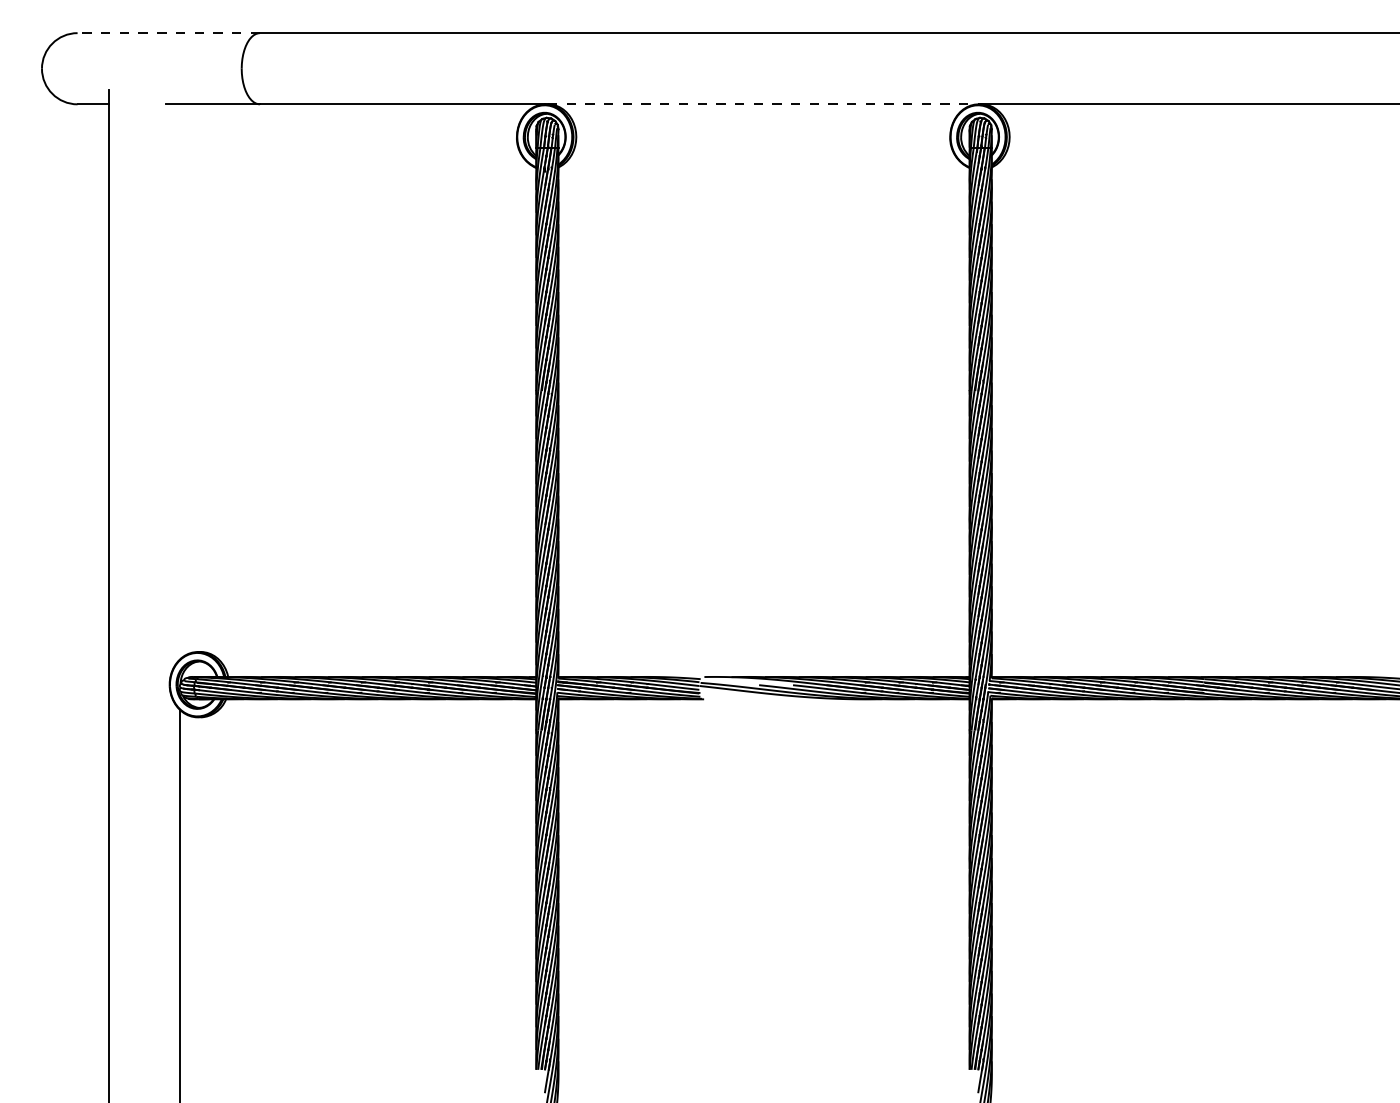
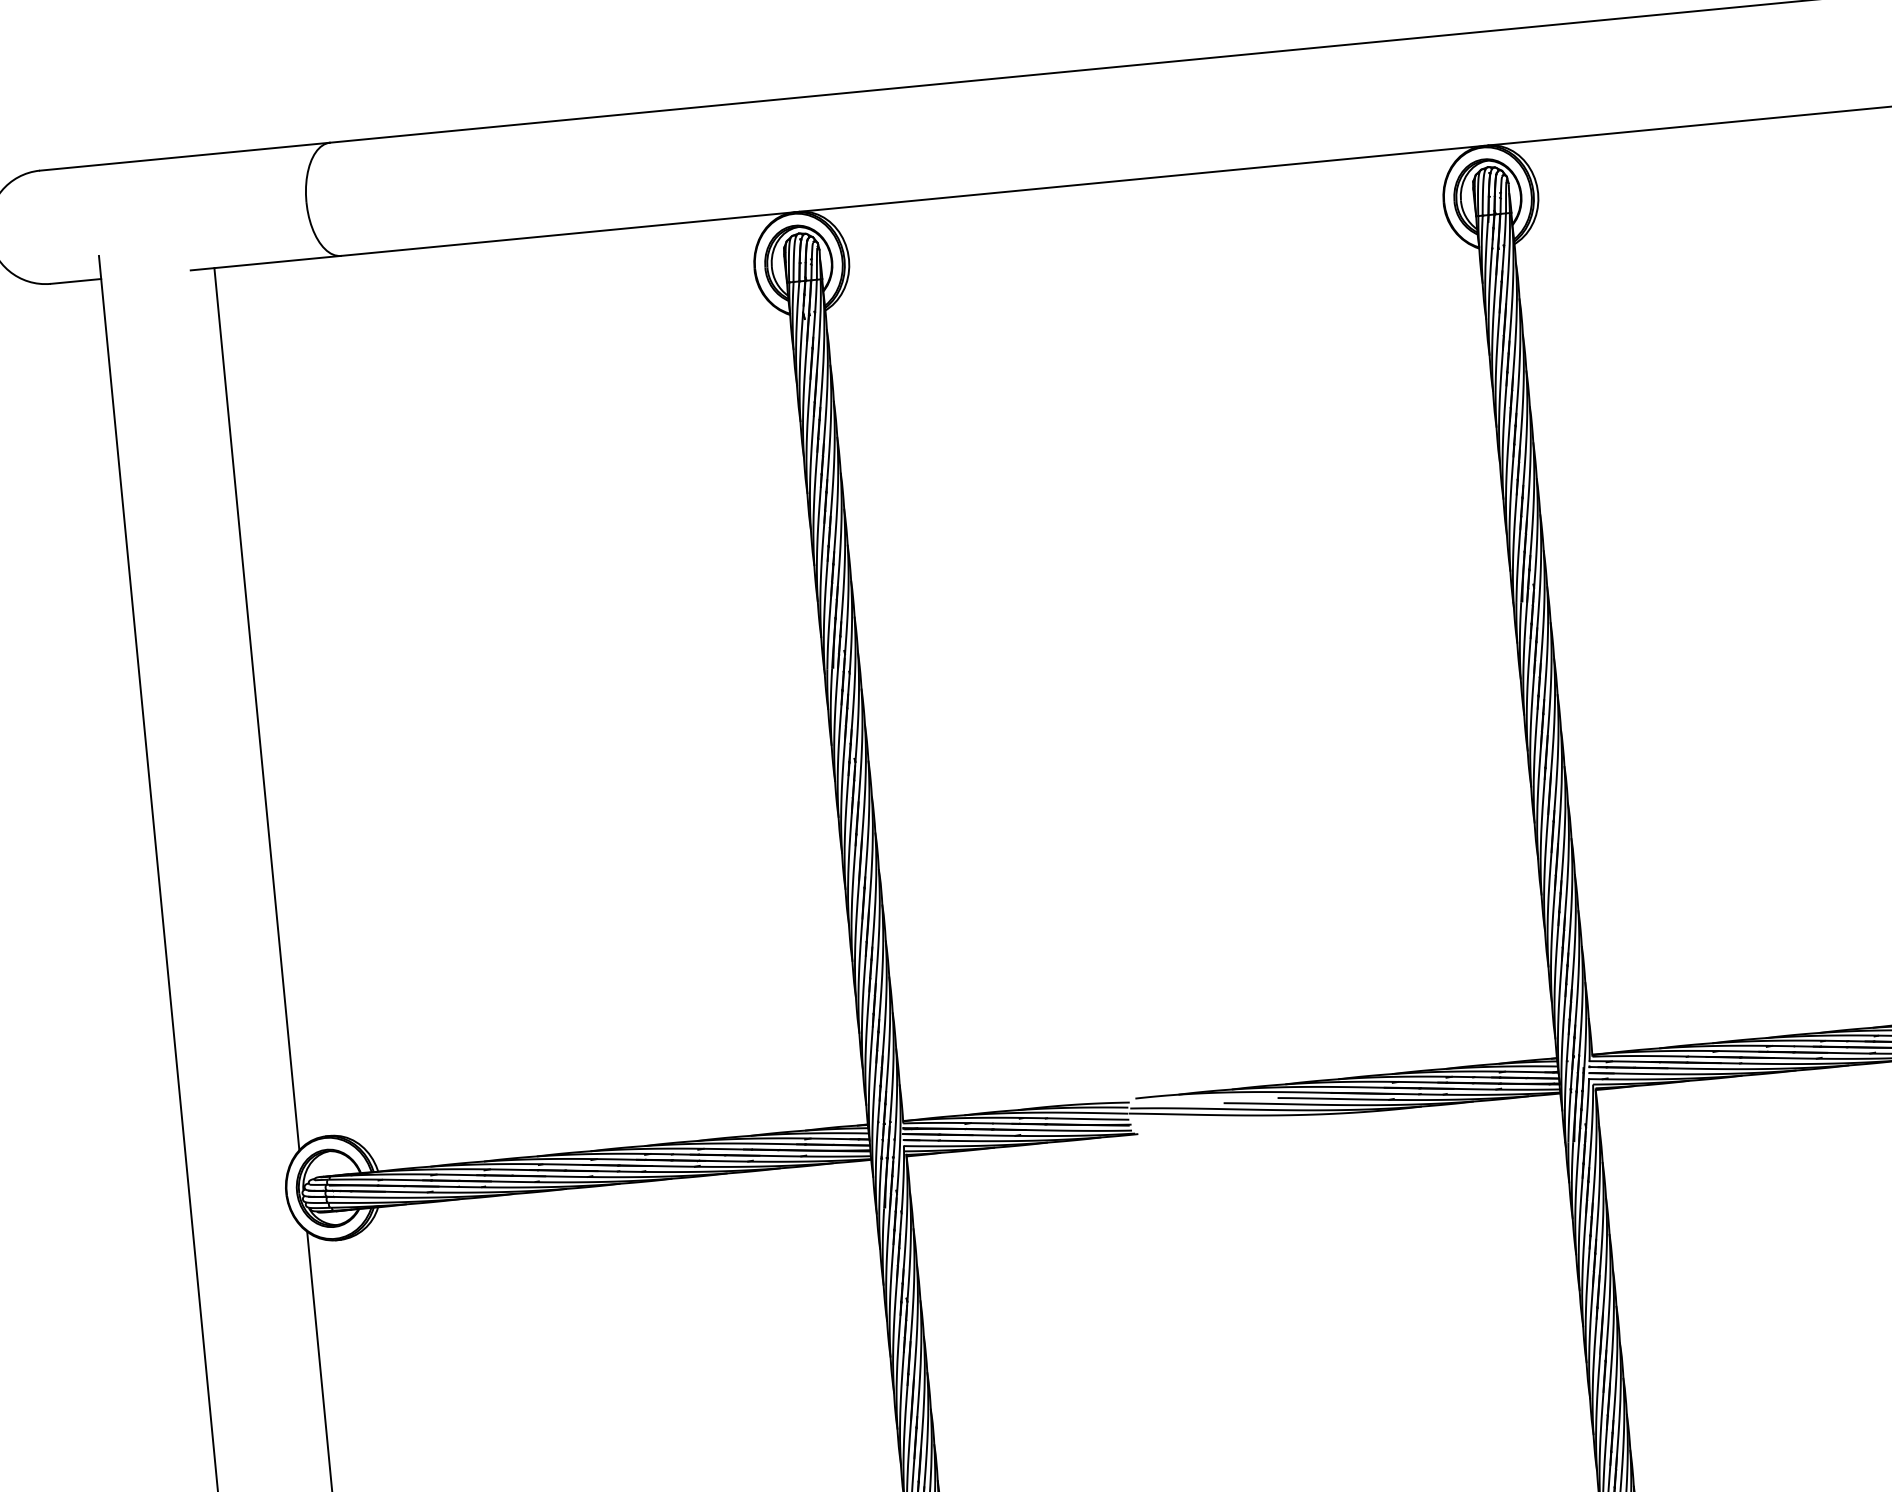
line: (168, 33) -> (184, 157), dashed -> solid
line: (763, 104) -> (1141, 179), dashed -> solid
line: (180, 381) -> (256, 708), added

